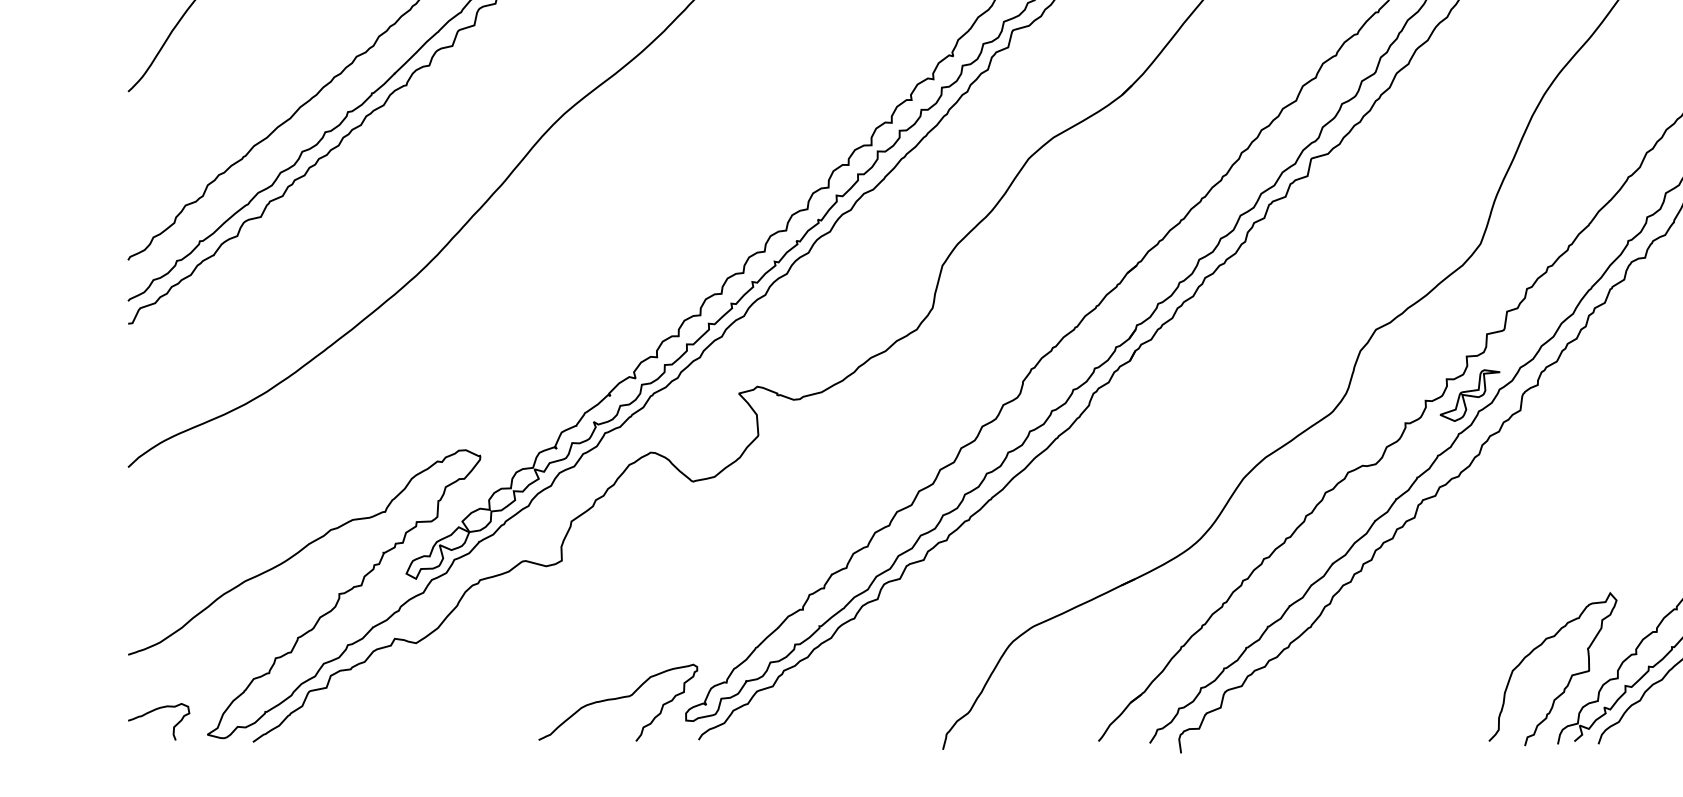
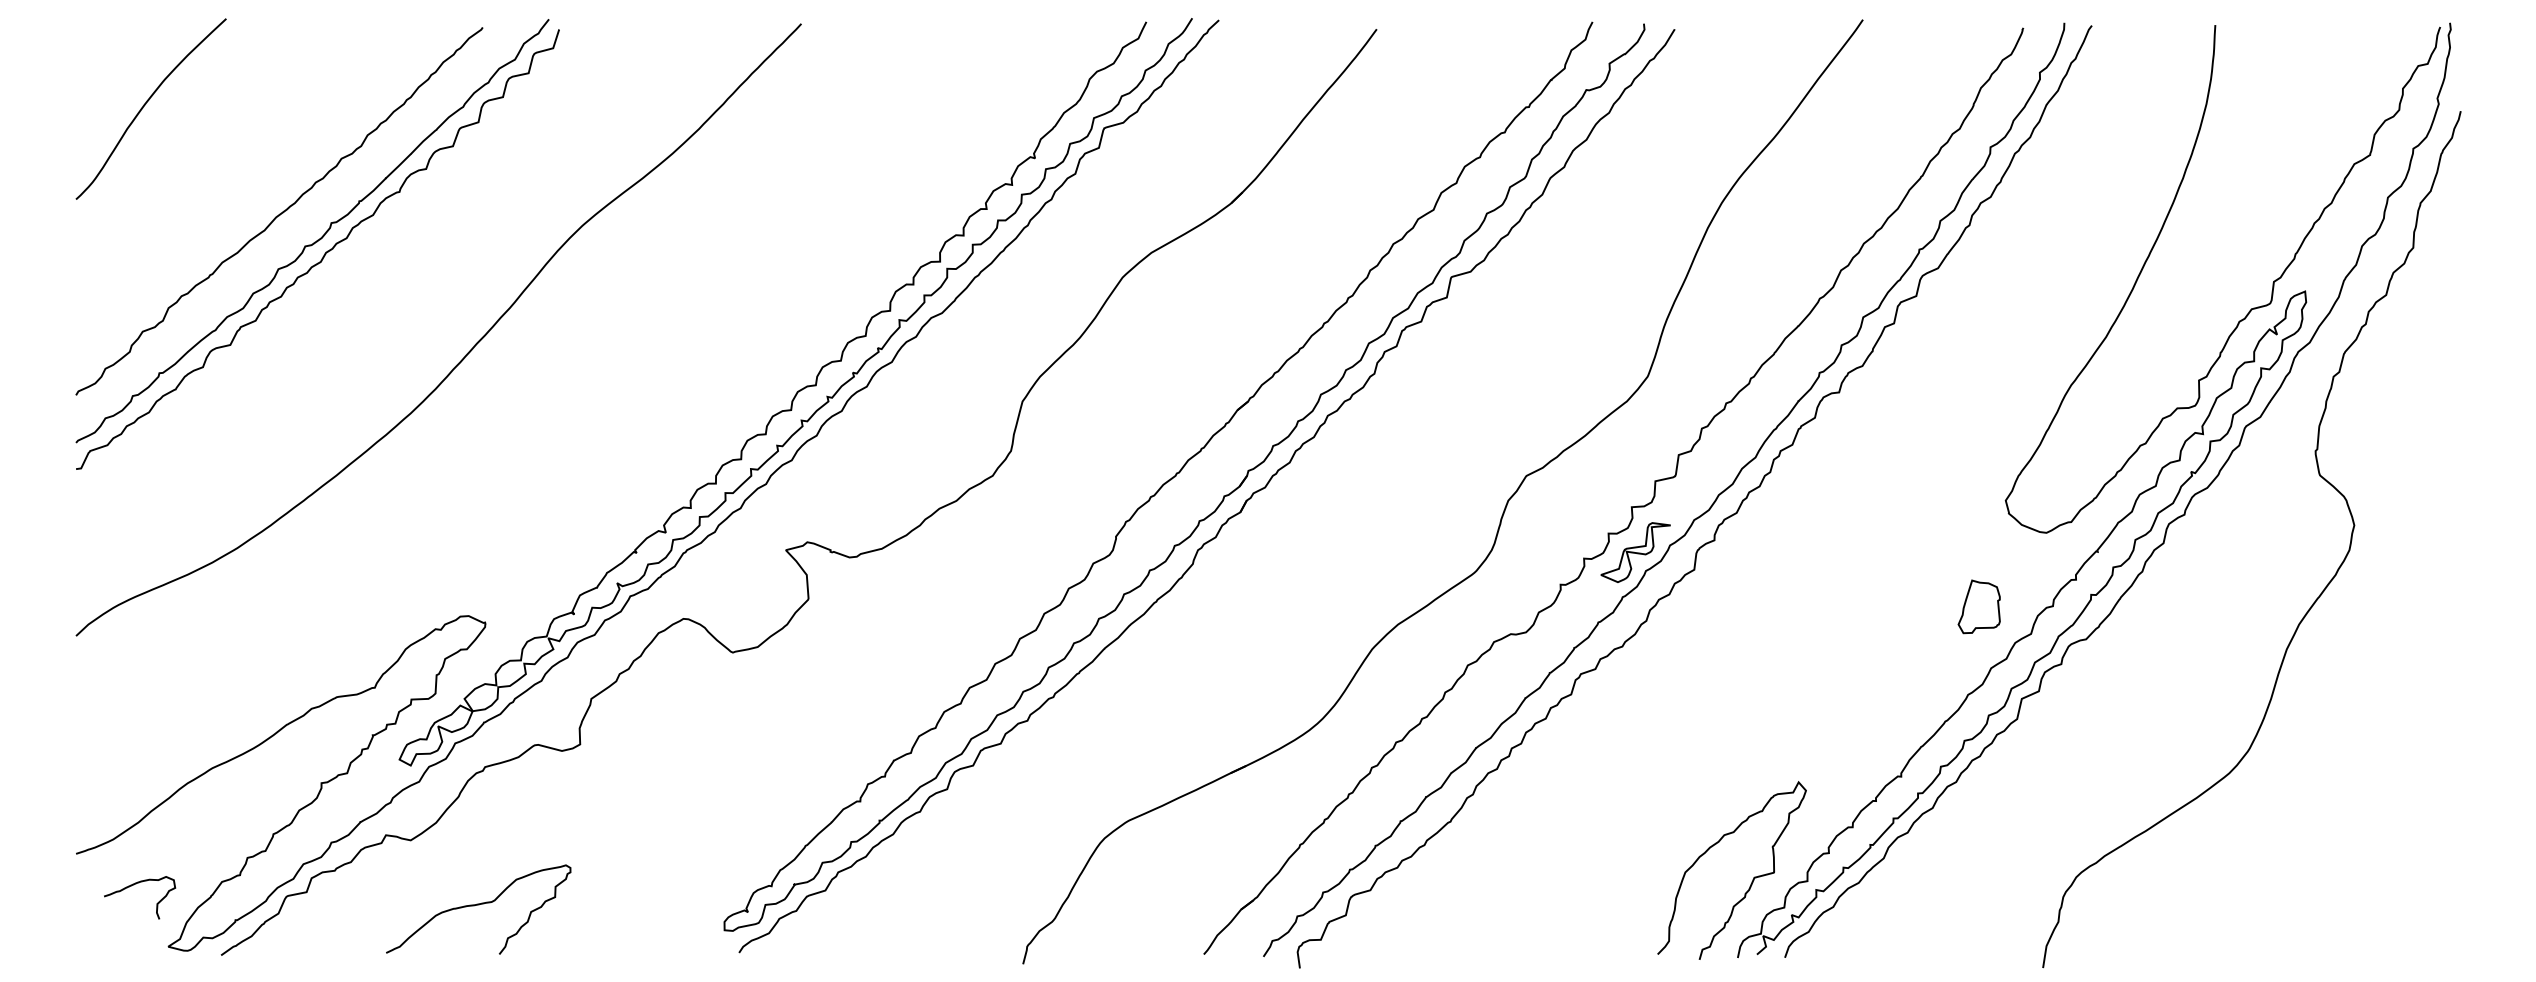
curve: (618, 699) -> (478, 905), moved
curve: (156, 710) -> (136, 884), moved

